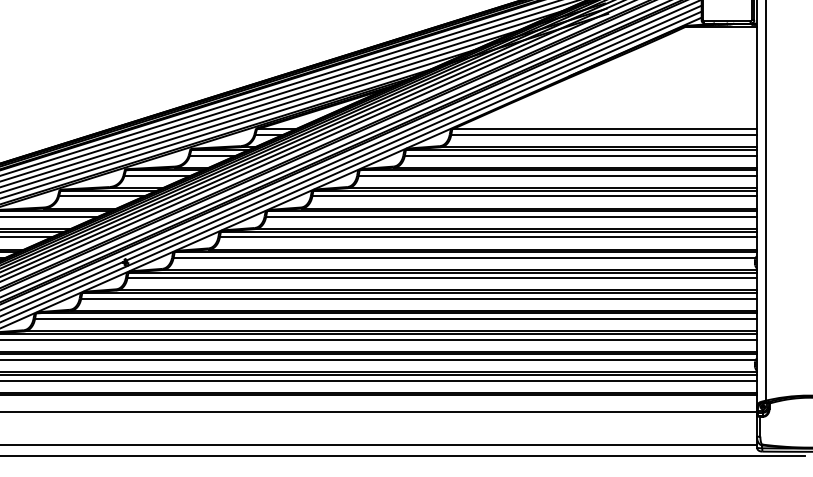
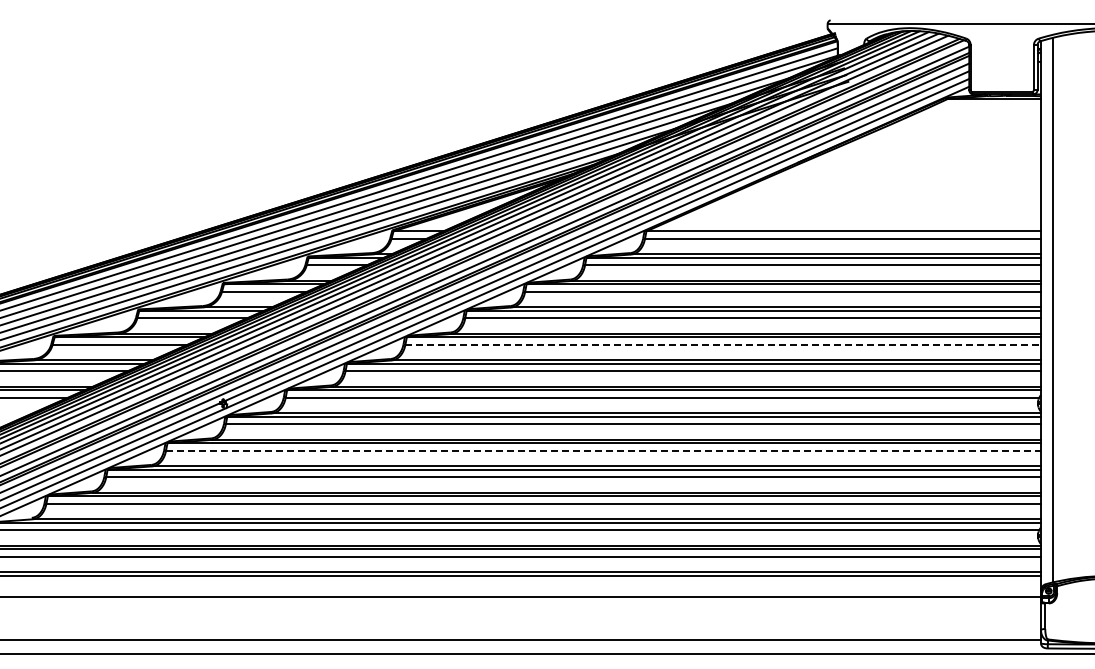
line: (511, 216) -> (723, 344), solid -> dashed
line: (419, 298) -> (604, 450), solid -> dashed

